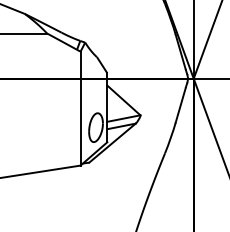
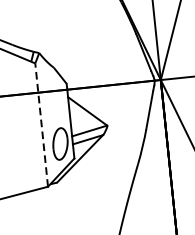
line: (80, 108) -> (41, 124), solid -> dashed

